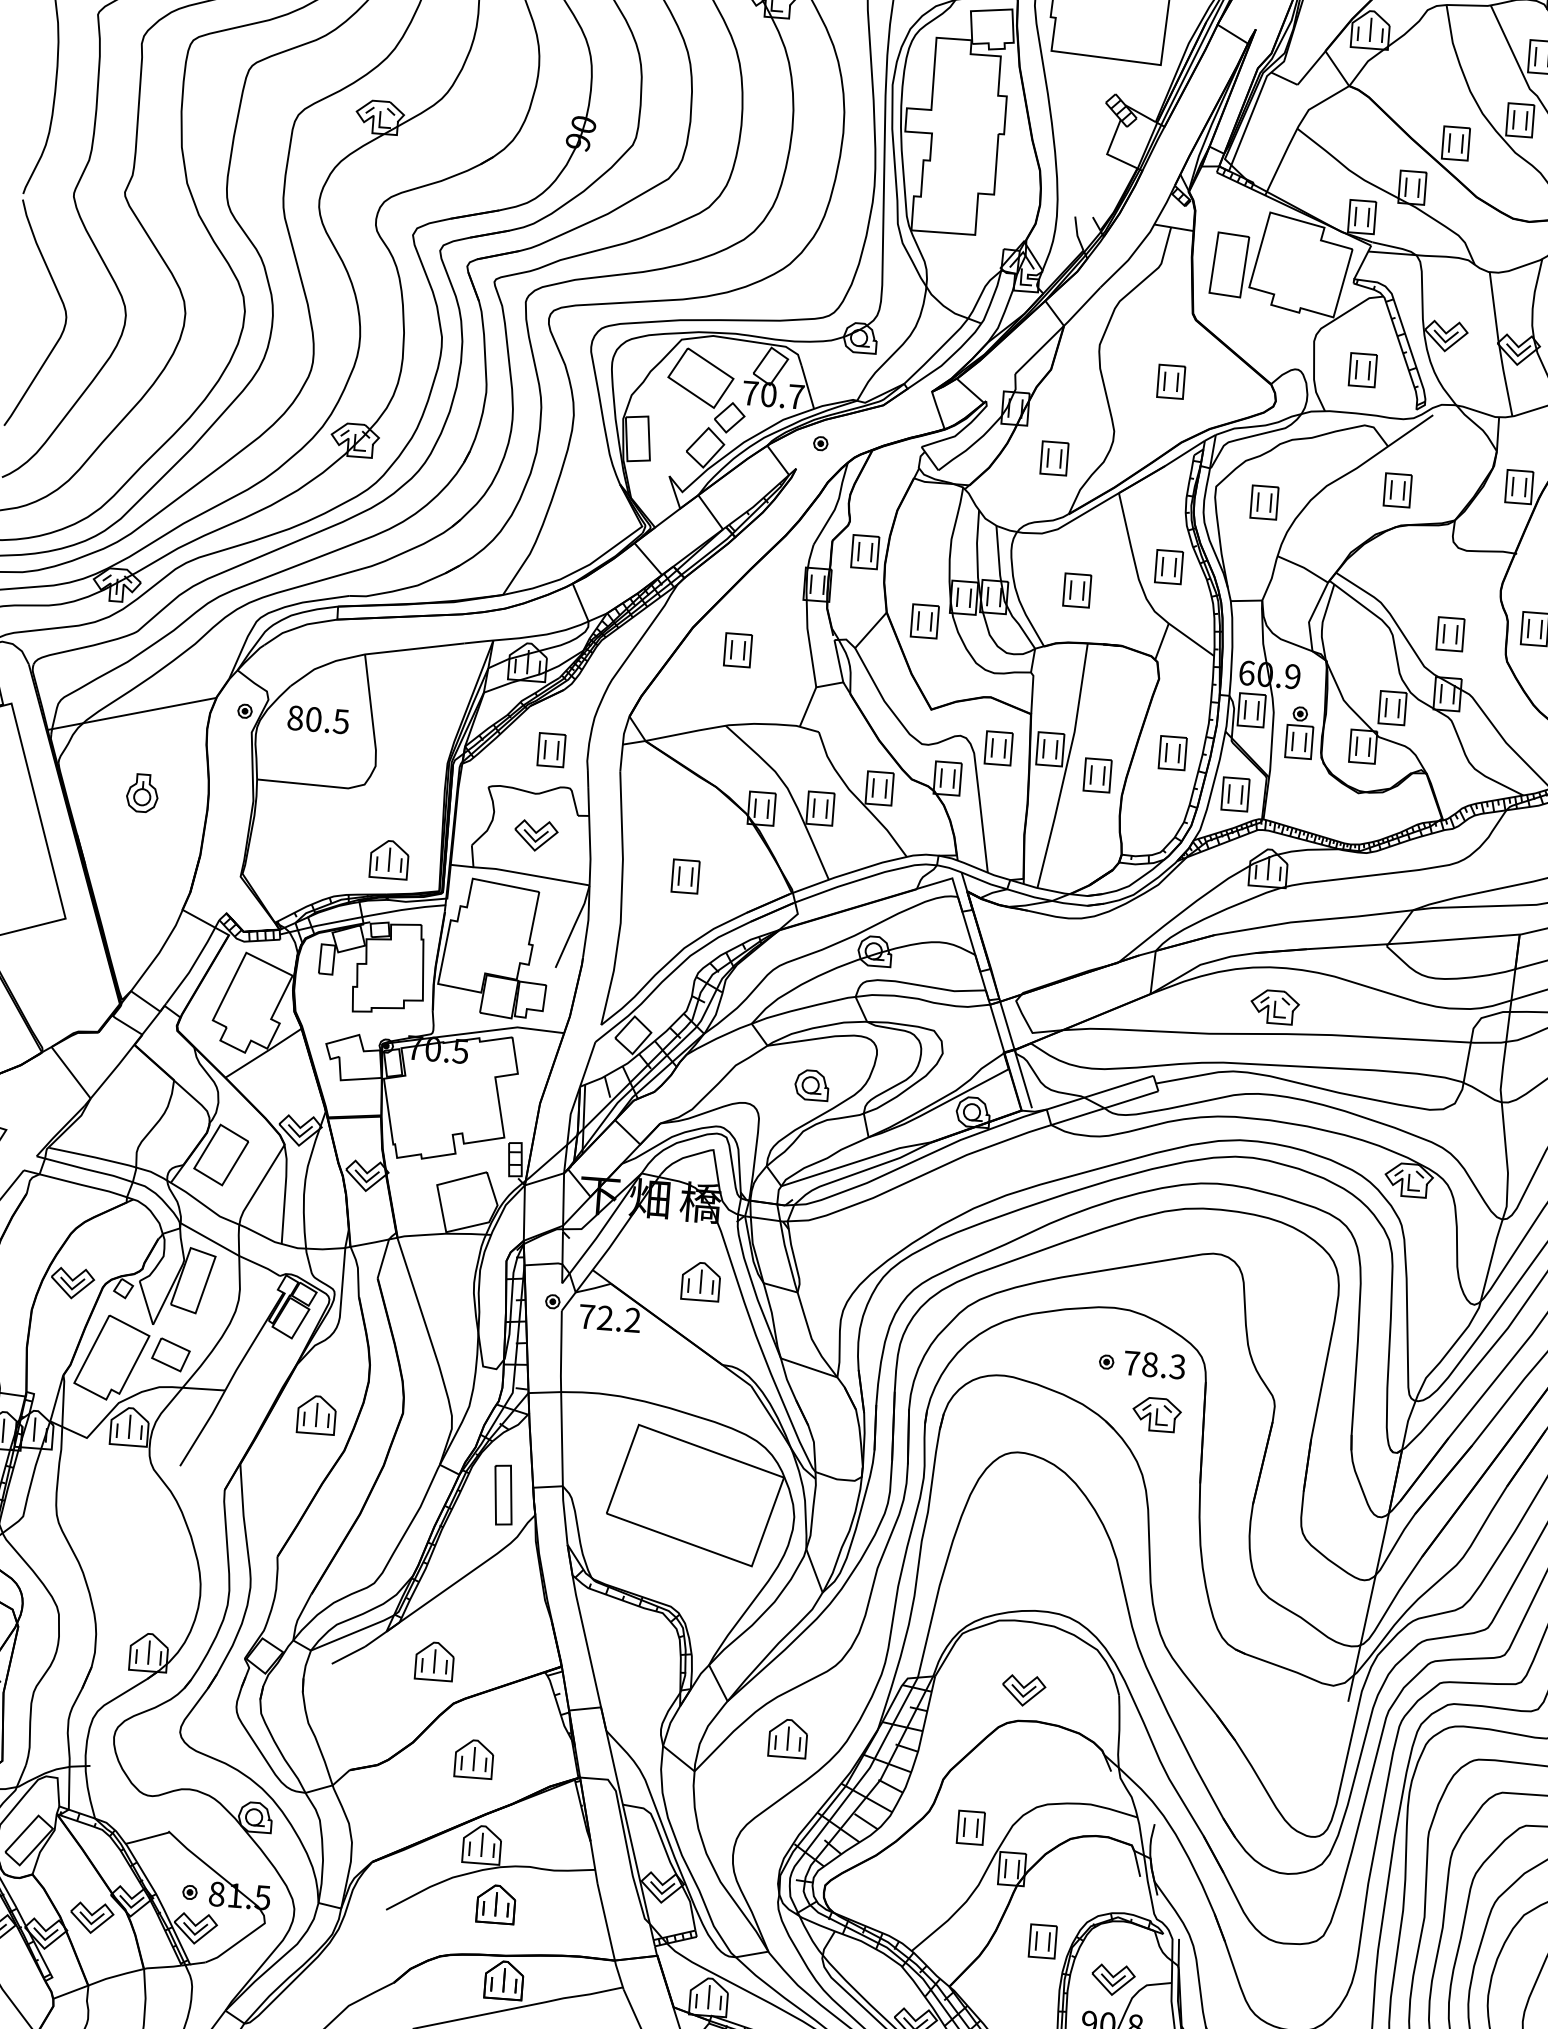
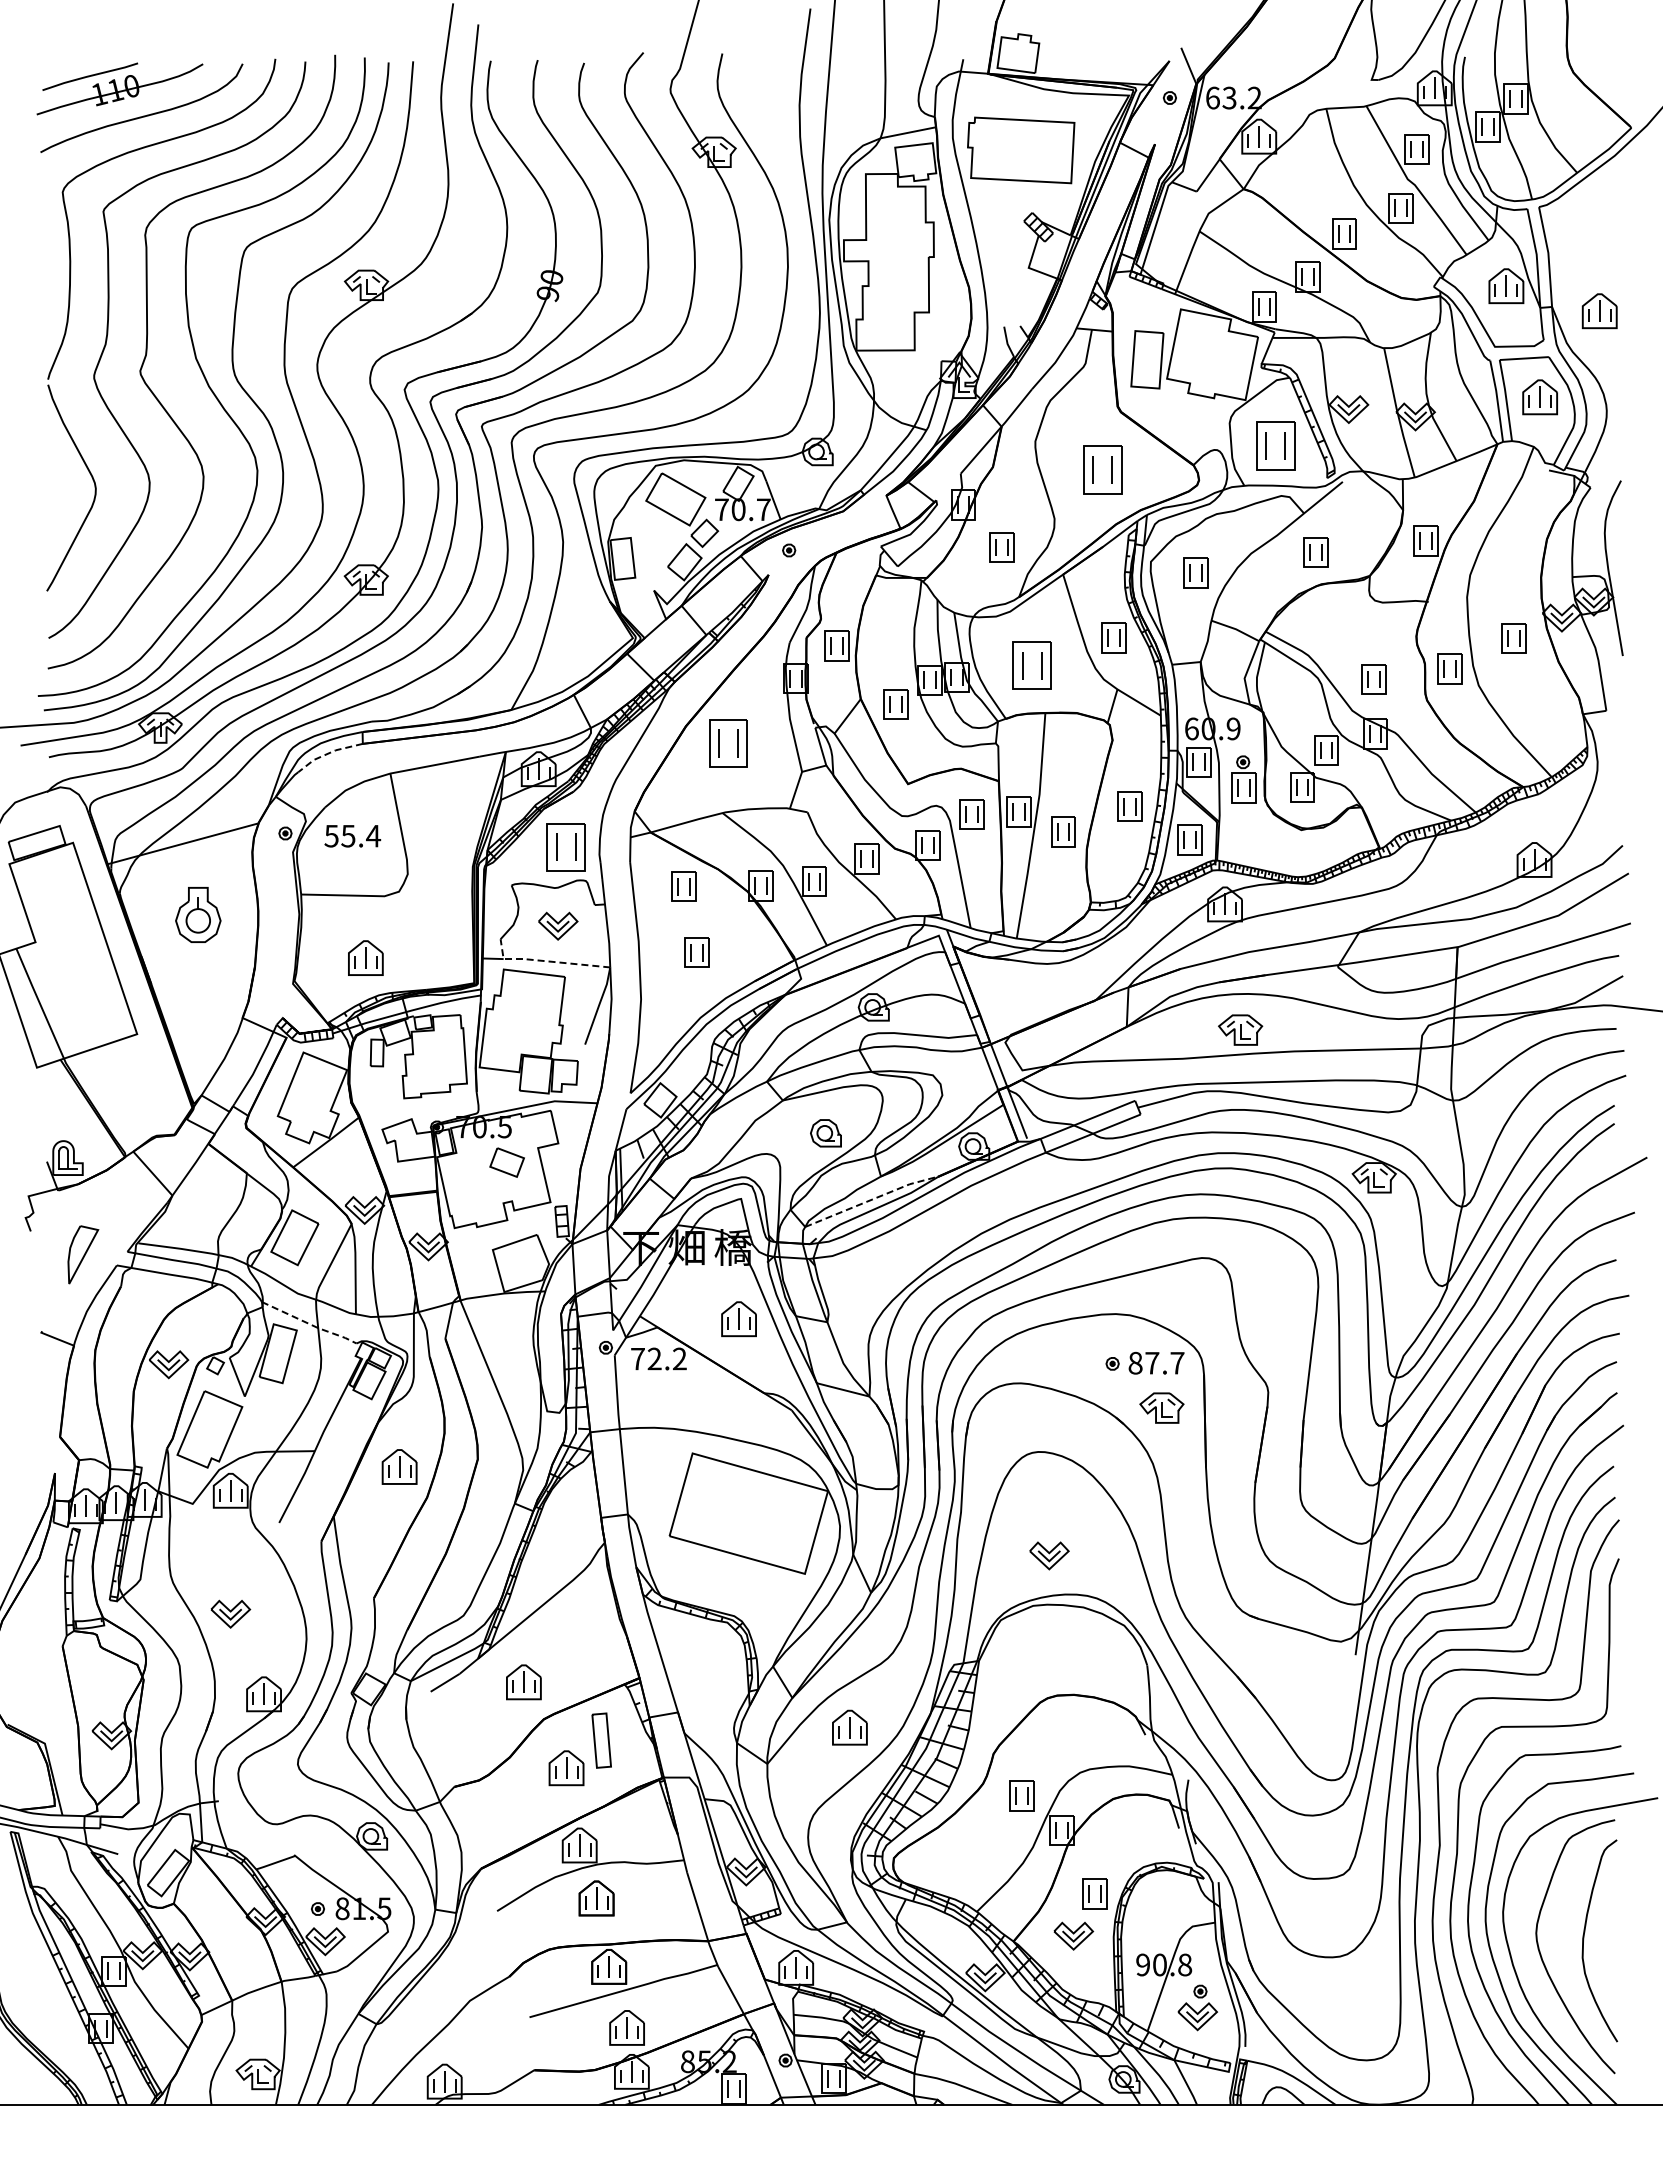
part: (1362, 369) -> (1275, 445), size x1.6
part: (1170, 381) -> (1102, 469), size x1.6
part: (1076, 590) -> (1031, 665), size x1.6
line: (298, 627) -> (328, 753), solid -> dashed
part: (738, 650) -> (728, 743), size x1.6
text: (318, 719) -> (352, 835), 80.5 -> 55.4
part: (551, 750) -> (566, 847), size x1.6
part: (141, 792) -> (197, 914), size x1.6
part: (676, 802) -> (683, 886), added
part: (389, 859) -> (365, 957), moved
line: (518, 873) -> (544, 961), solid -> dashed
line: (856, 1161) -> (871, 1199), solid -> dashed
line: (231, 1251) -> (310, 1324), solid -> dashed
part: (170, 1354) -> (506, 1162), moved
text: (1154, 1364) -> (1156, 1362), 78.3 -> 87.7
part: (503, 1494) -> (601, 1740), moved
part: (1023, 1690) -> (1049, 1555), moved
part: (91, 1917) -> (230, 1613), moved
part: (1112, 1979) -> (1073, 1935), moved

